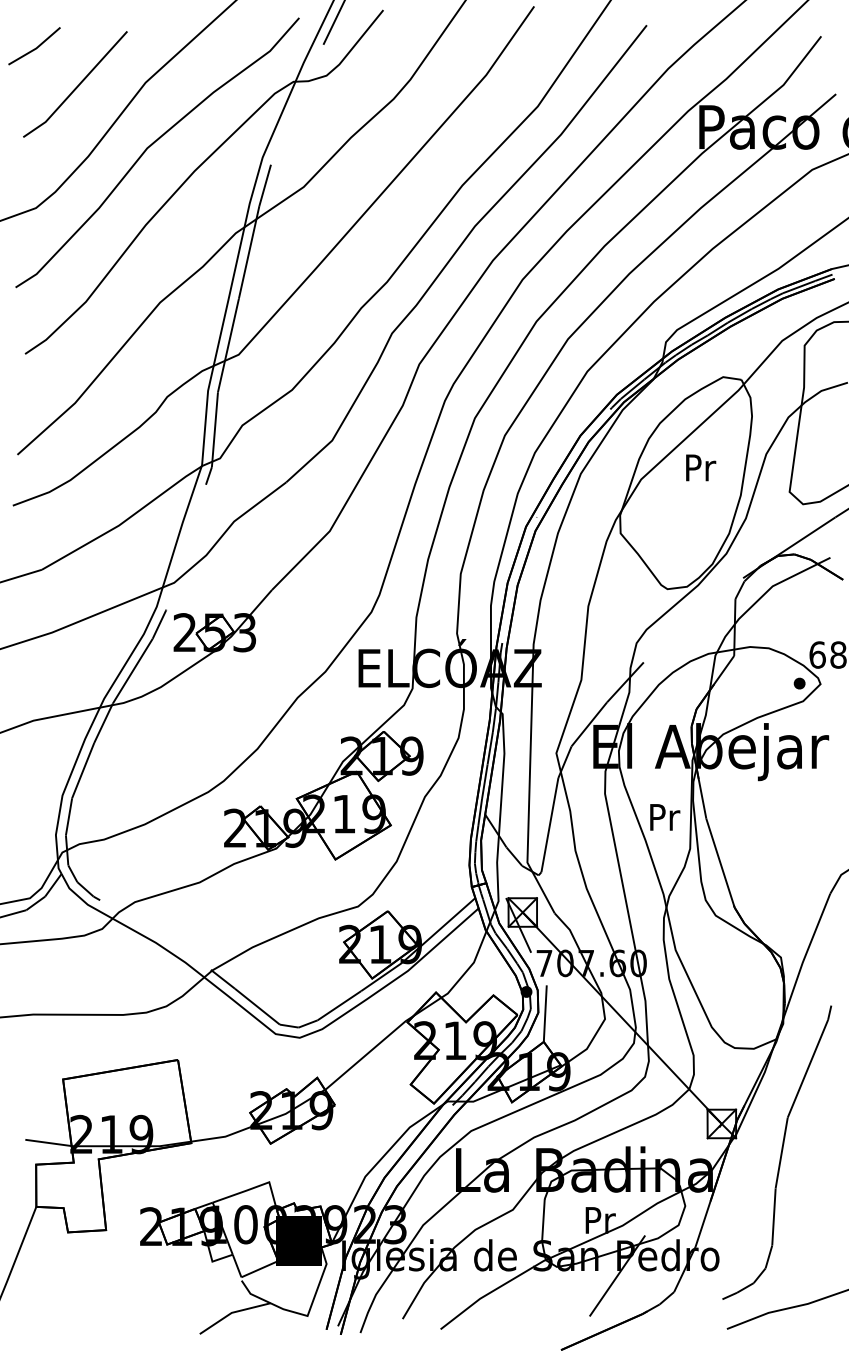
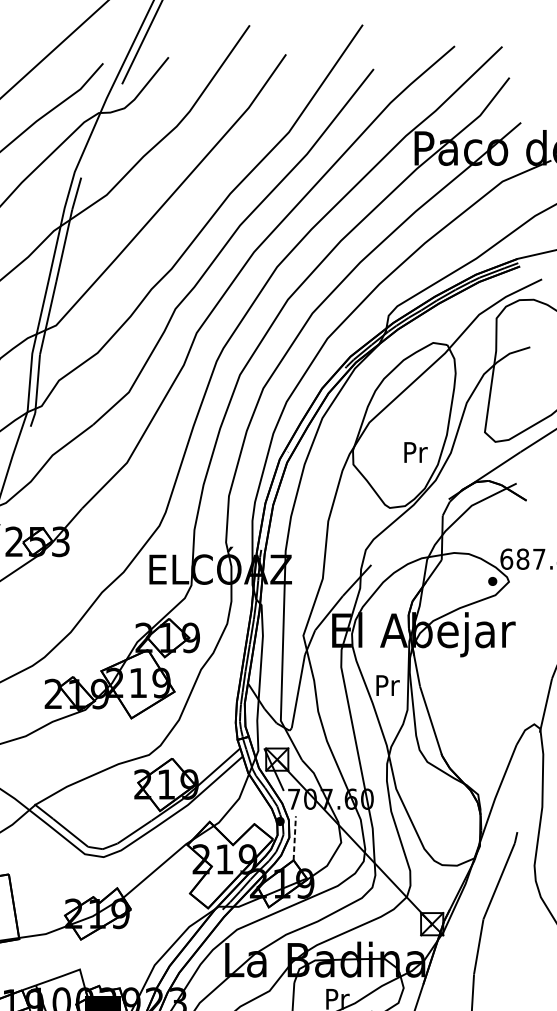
text: (701, 467) -> (416, 452), moved
line: (545, 1013) -> (294, 838), solid -> dashed

